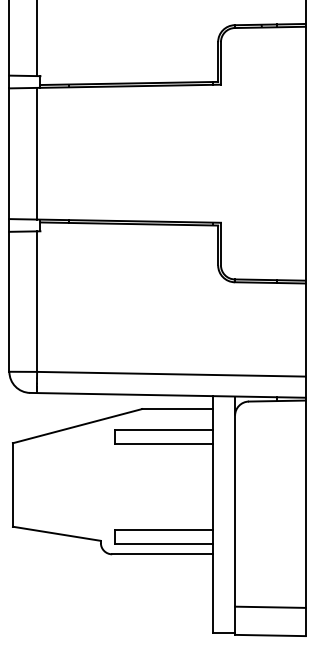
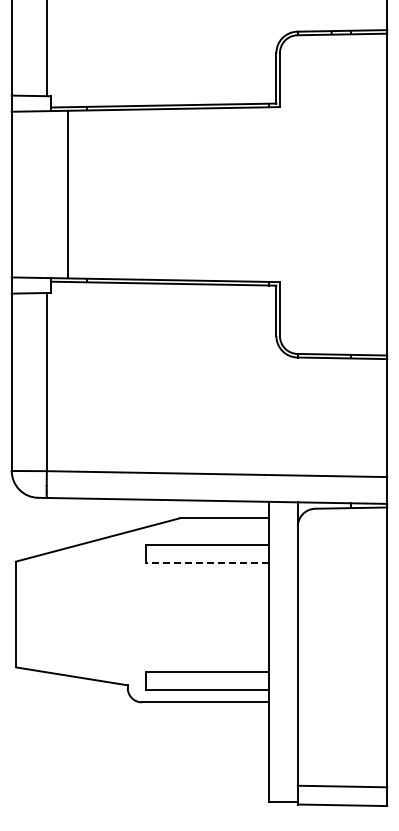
line: (36, 153) -> (67, 194), moved
line: (163, 443) -> (207, 562), solid -> dashed
line: (270, 607) -> (342, 786), moved

